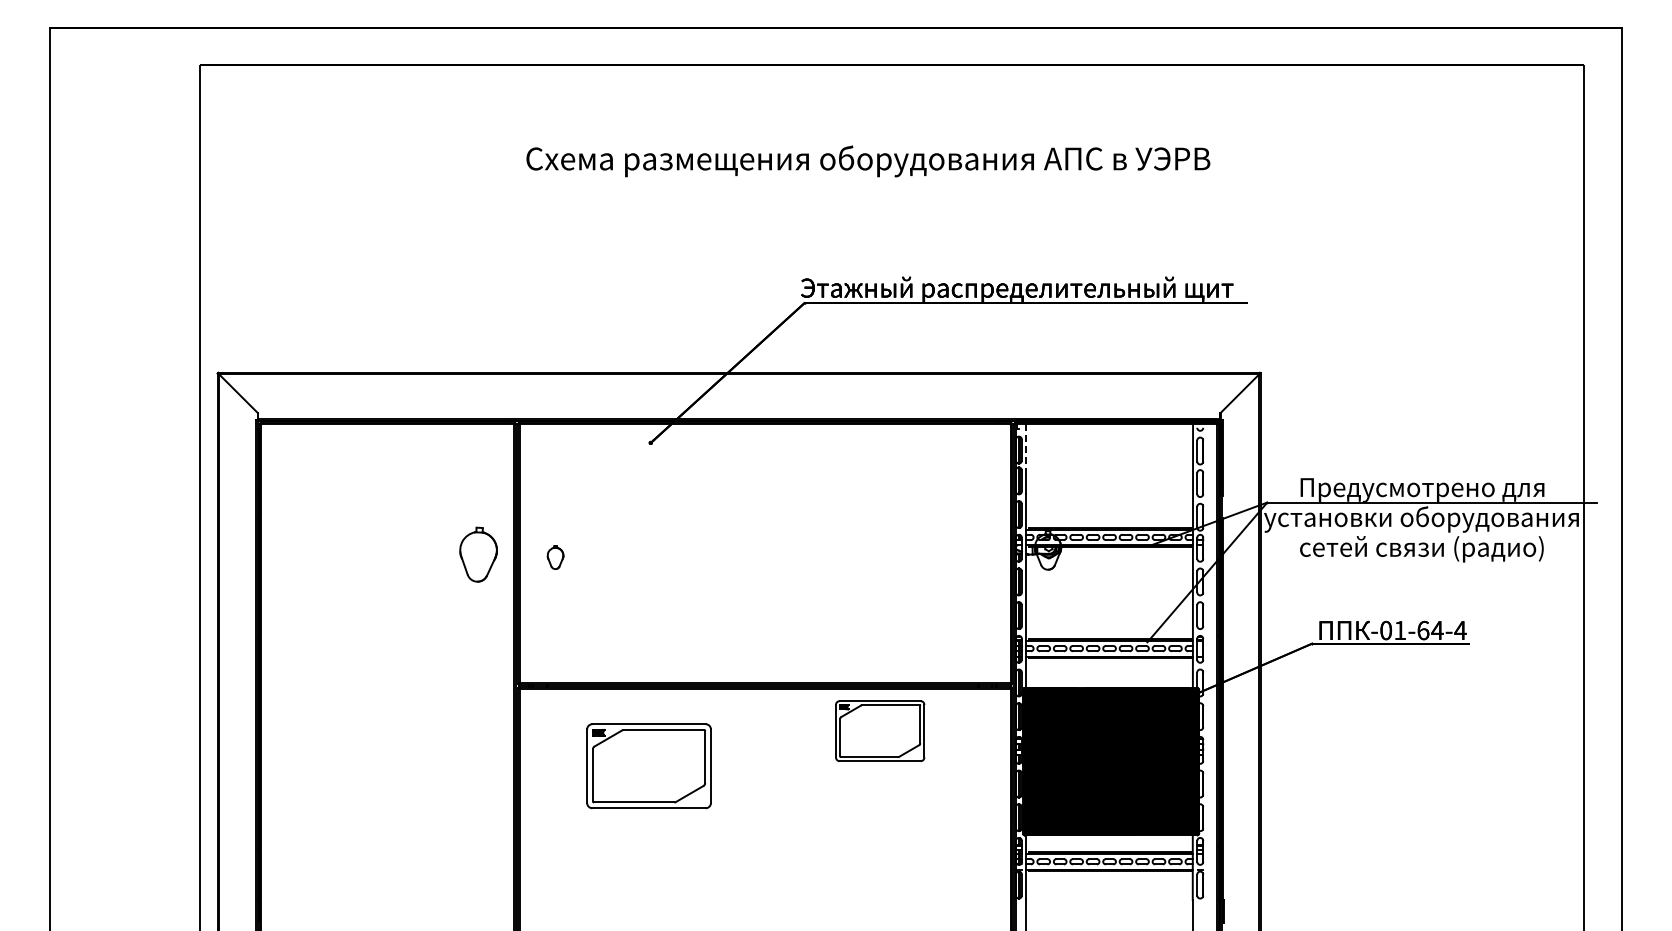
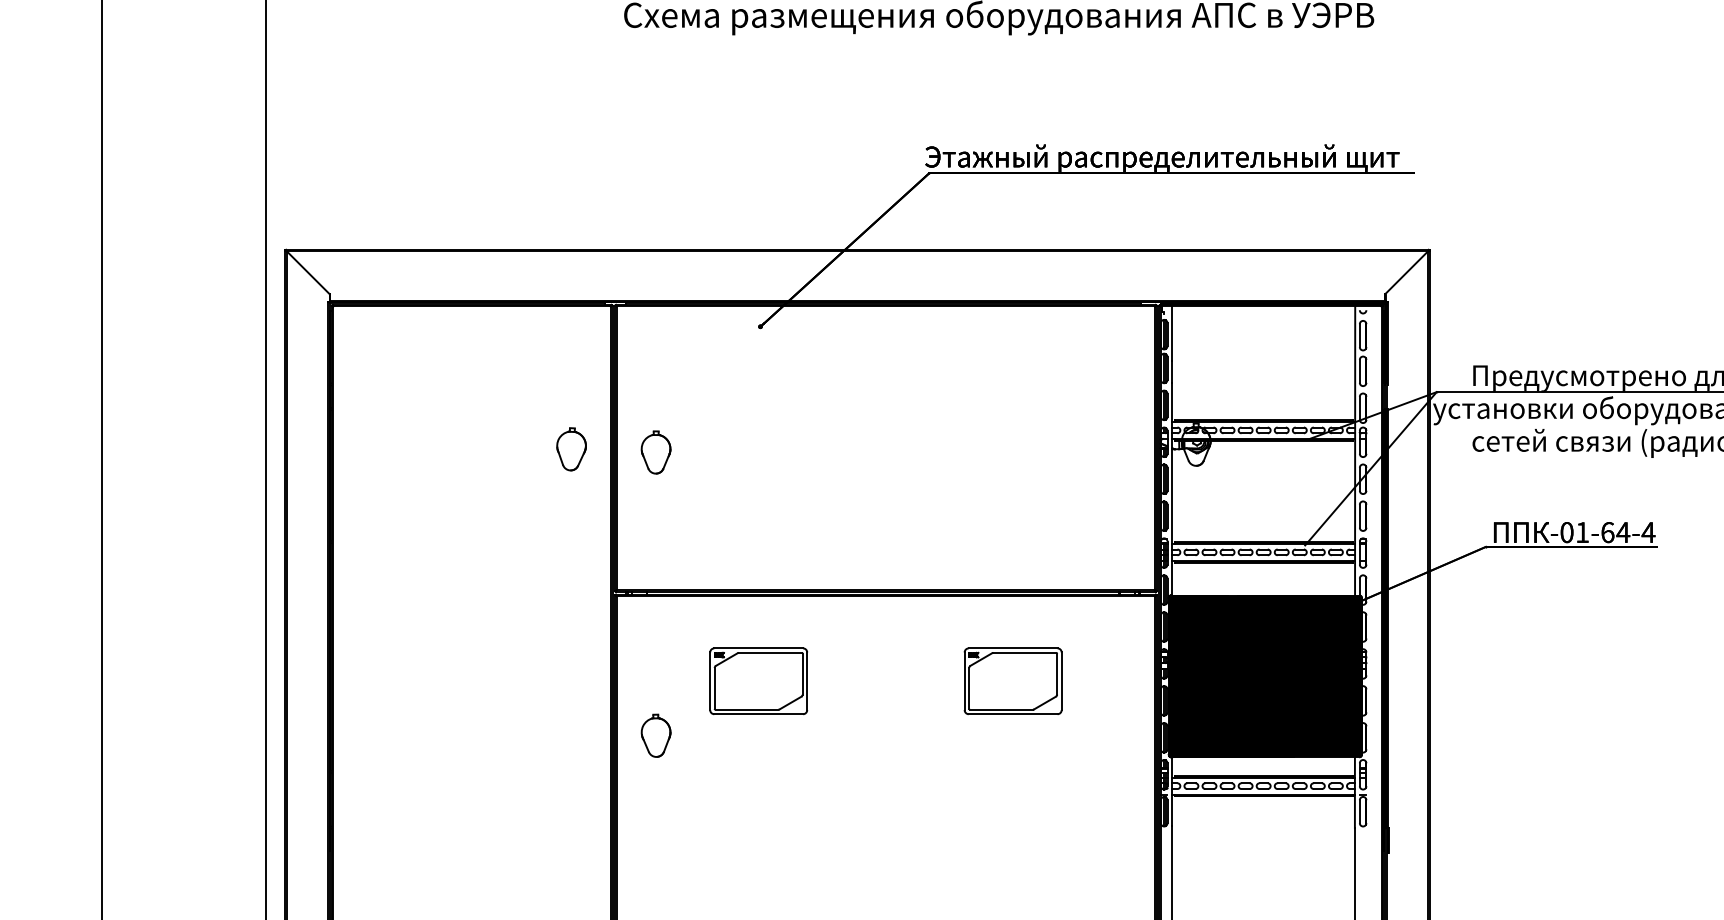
line: (1026, 449) -> (1172, 333), dashed -> solid
part: (478, 554) -> (571, 449), size x0.71
part: (555, 557) -> (655, 452), size x1.67
part: (880, 730) -> (1013, 680), moved
part: (649, 765) -> (759, 680), size x0.71
part: (555, 815) -> (655, 735), added

